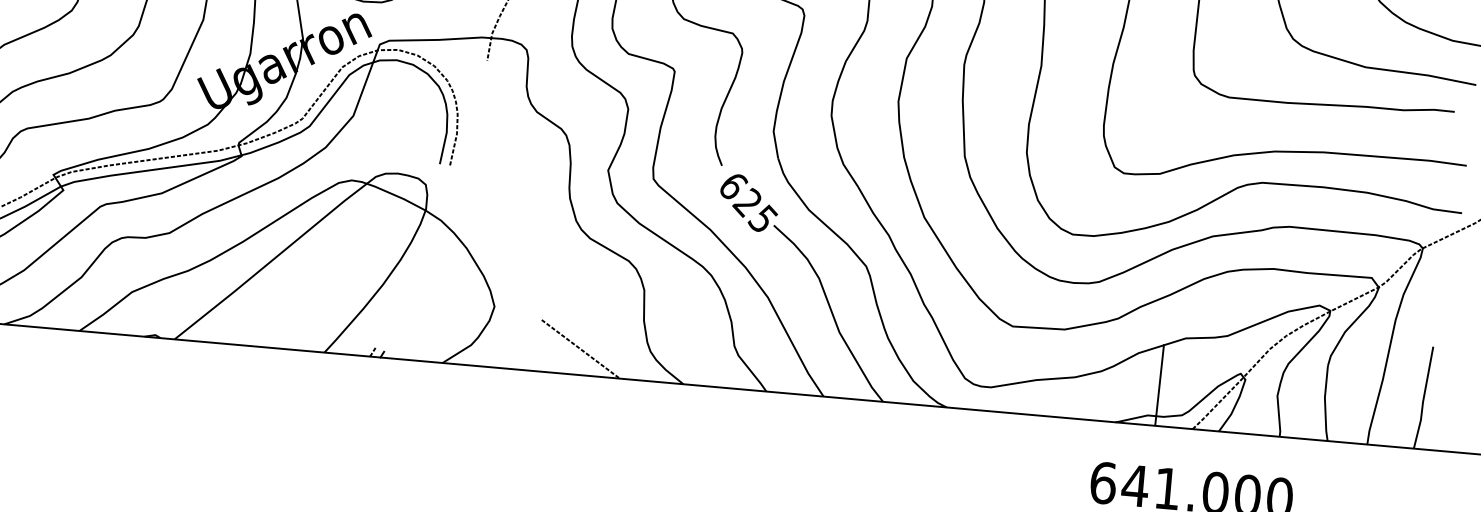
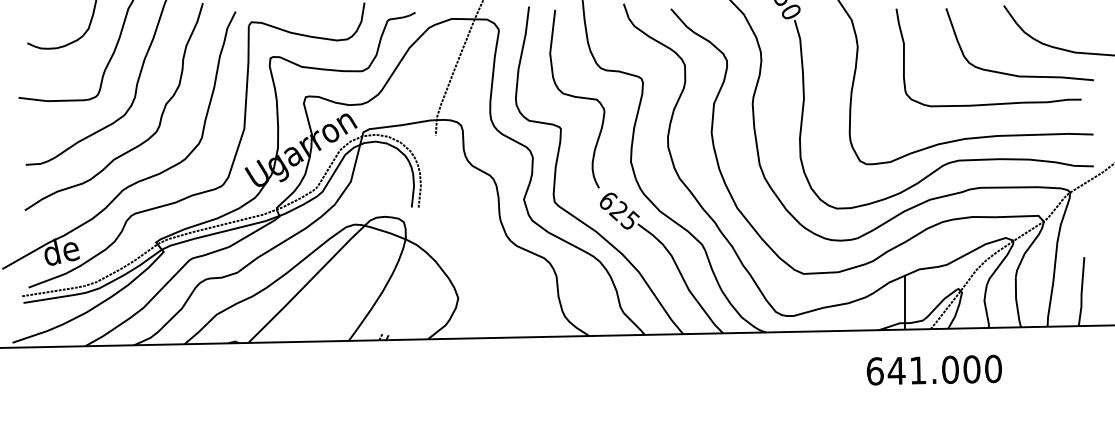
line: (580, 348) -> (518, 319), removed

